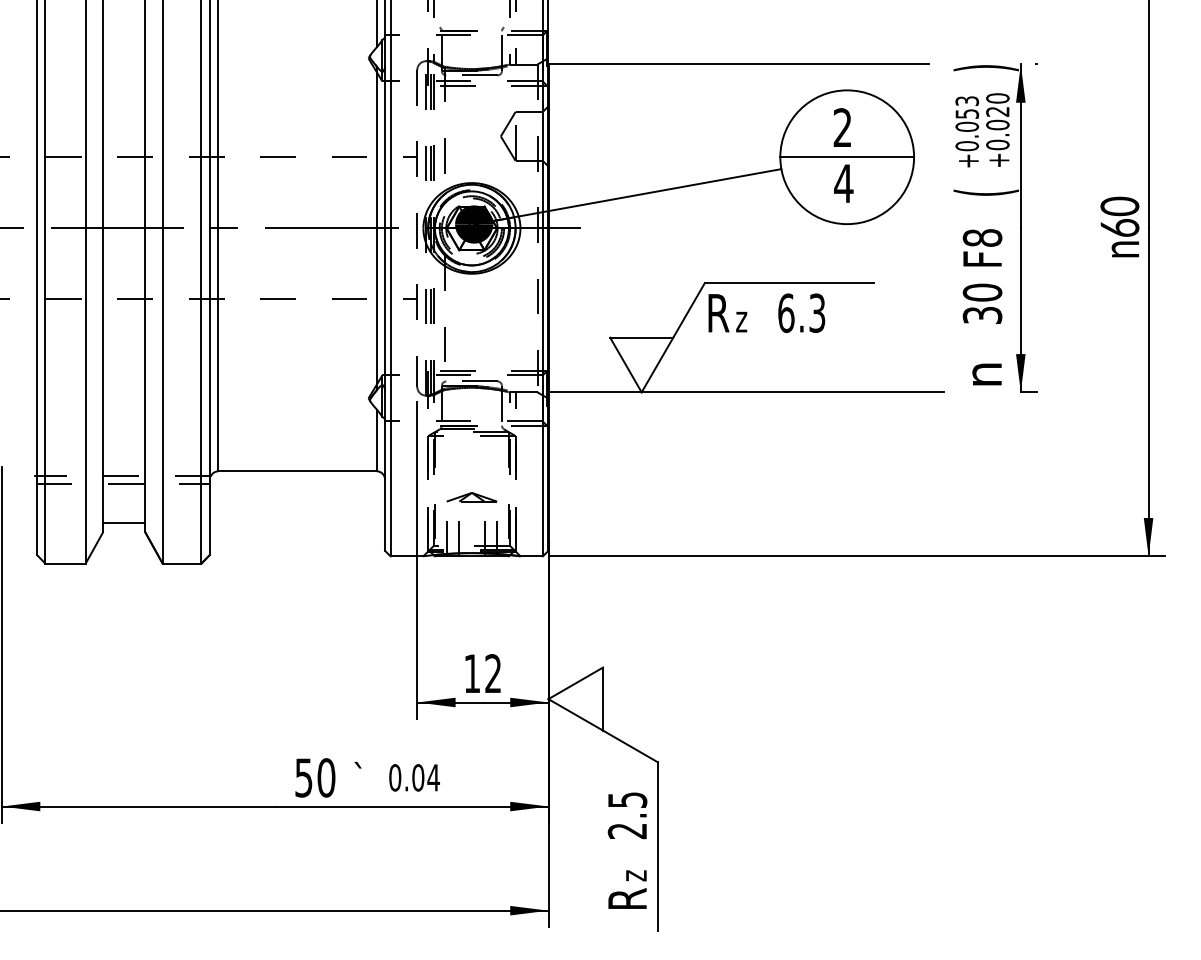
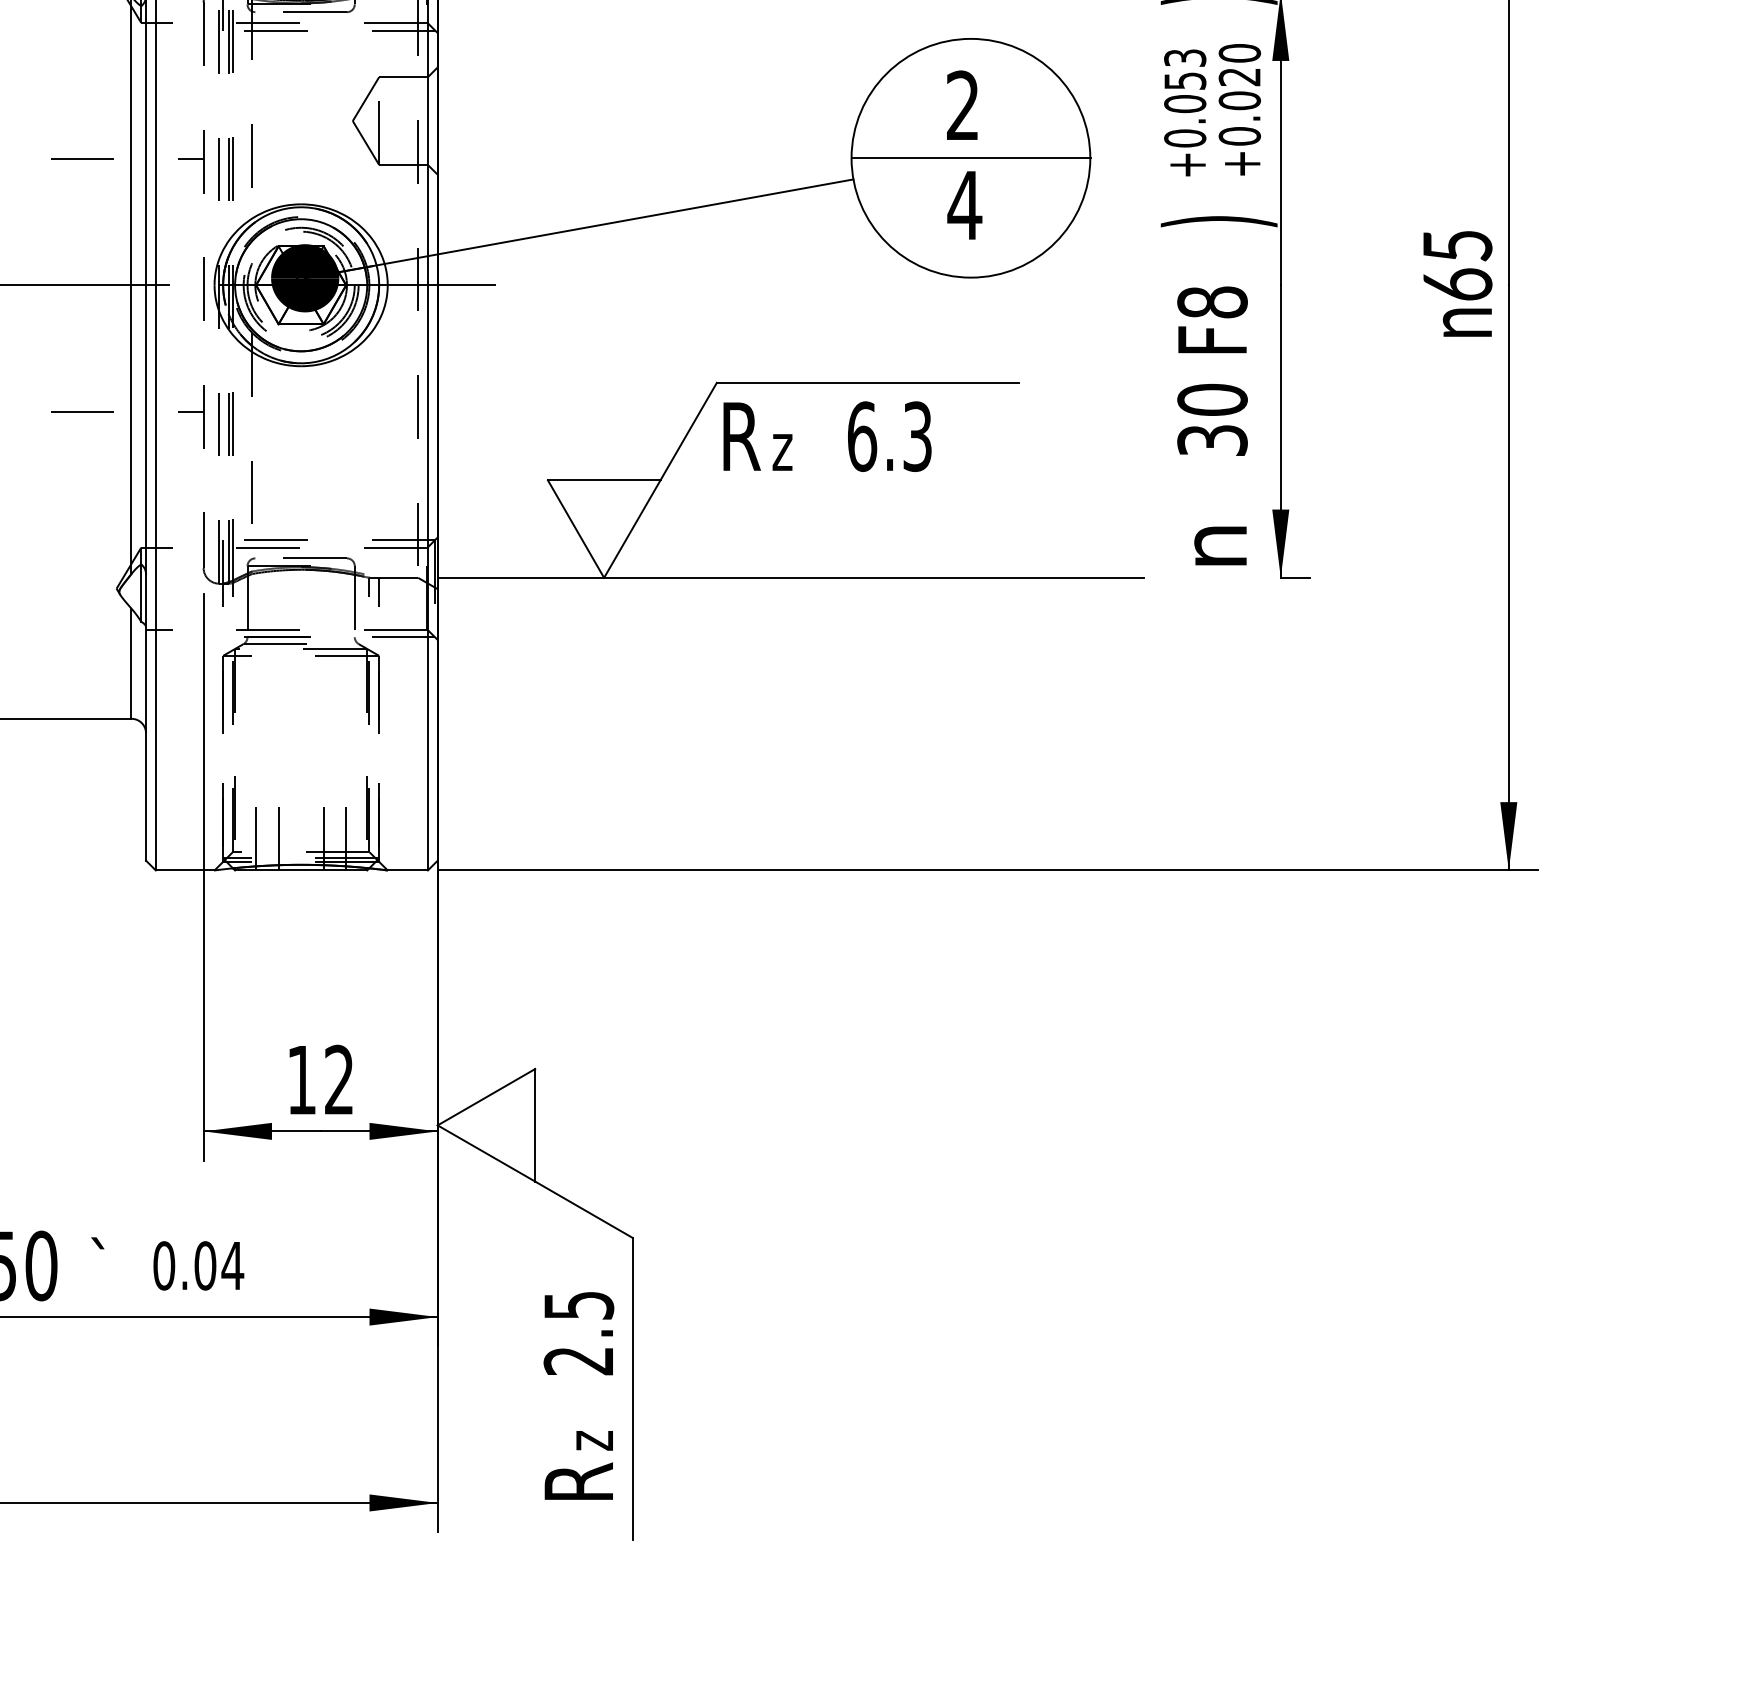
text: (985, 192) -> (1217, 221), ( -> )
text: (1119, 206) -> (1456, 246), 60 -> 65
part: (471, 497) -> (300, 765), removed

